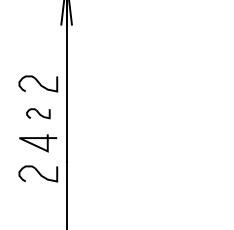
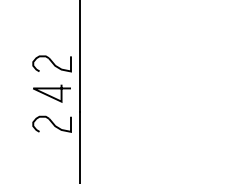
part: (38, 83) -> (52, 33), removed
part: (38, 113) -> (52, 63), size x1.67

